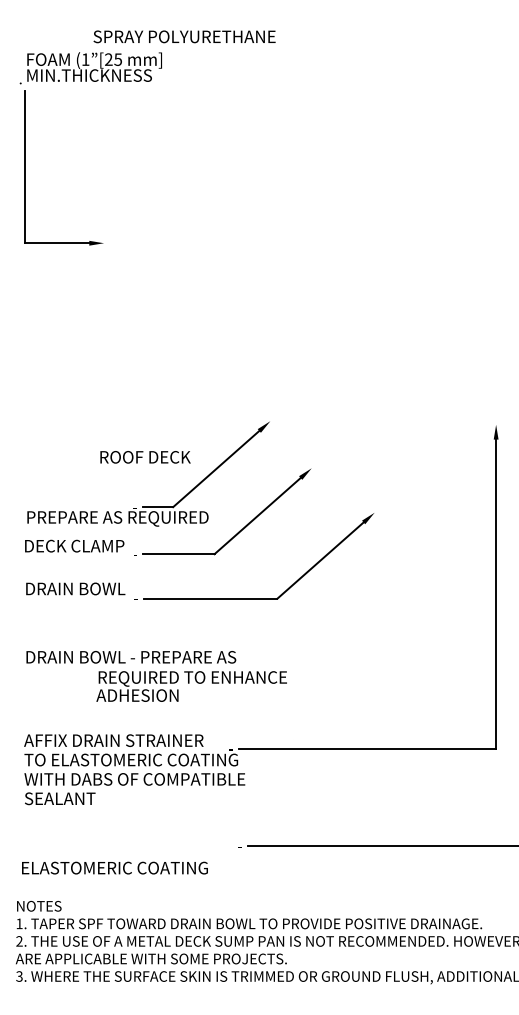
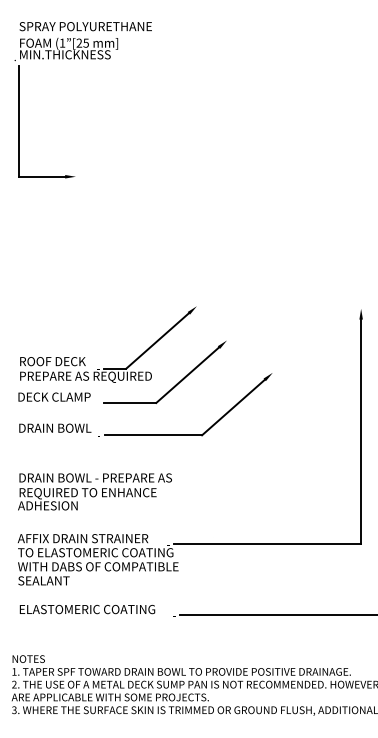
text: (184, 36) -> (85, 26), moved
text: (145, 457) -> (52, 361), moved
text: (191, 686) -> (87, 499), moved
text: (114, 867) -> (87, 609), moved

